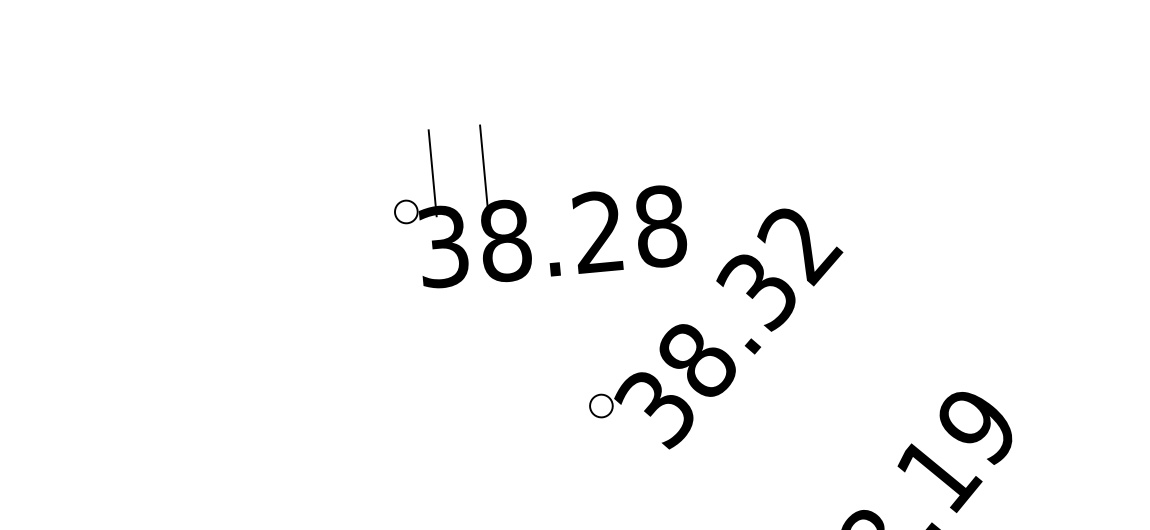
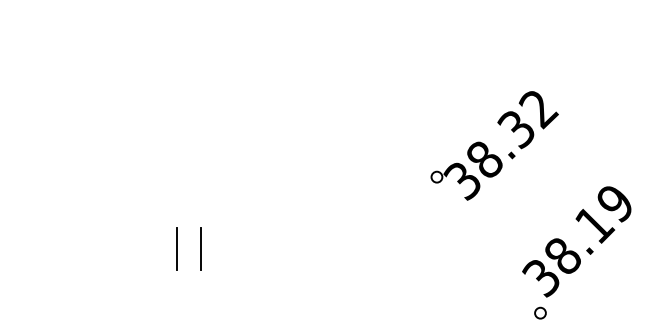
part: (523, 208) -> (408, 79), removed

